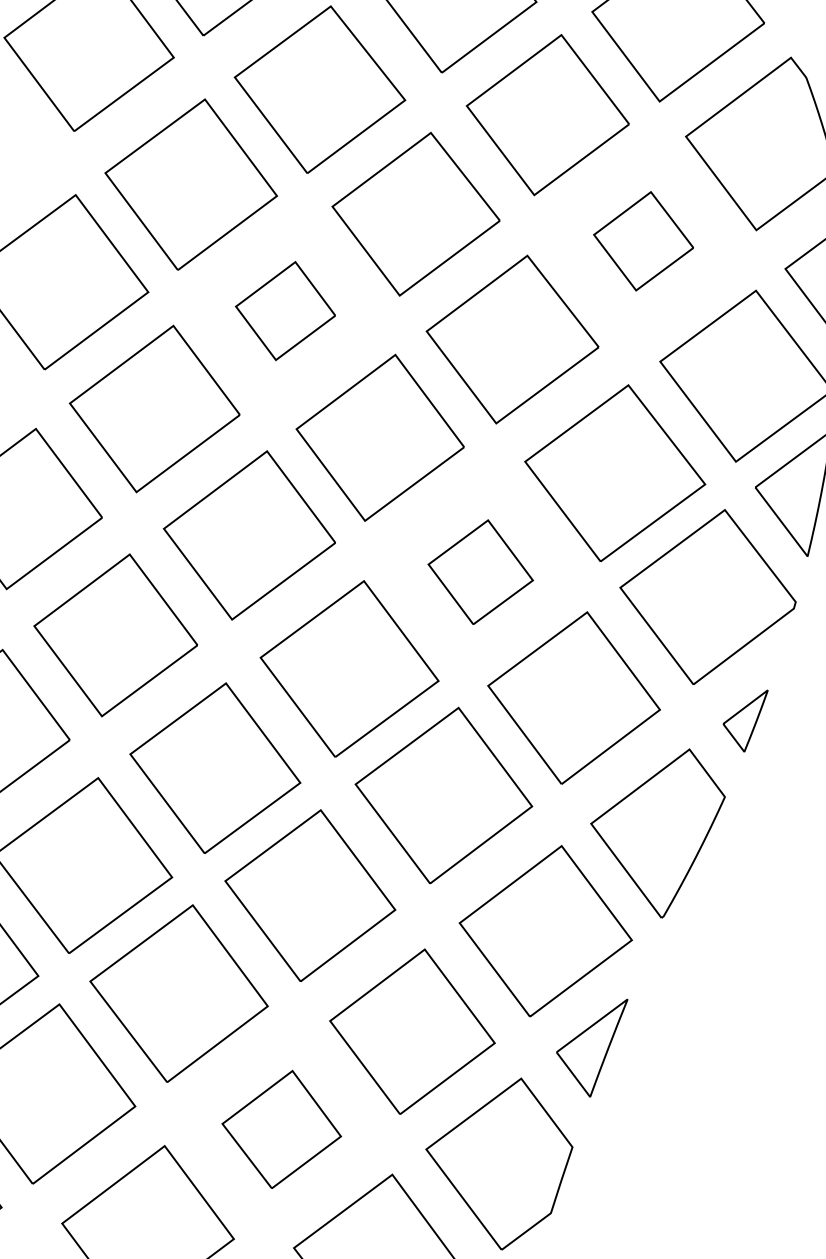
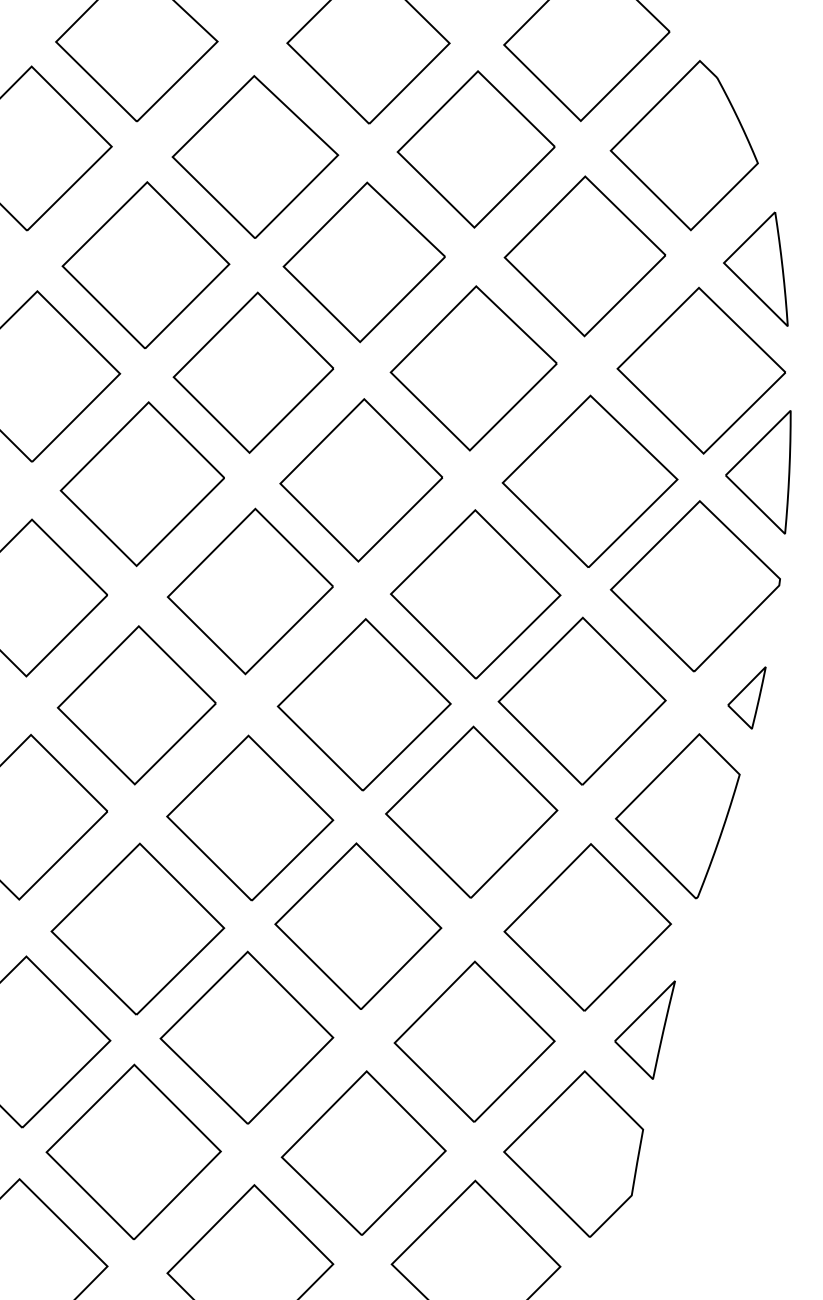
part: (643, 241) -> (584, 256), size x1.67
part: (285, 310) -> (253, 372), size x1.67
part: (480, 572) -> (475, 594), size x1.67
part: (281, 1128) -> (363, 1152), size x1.43

